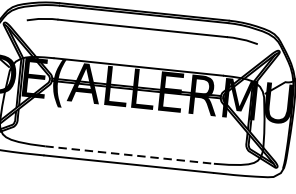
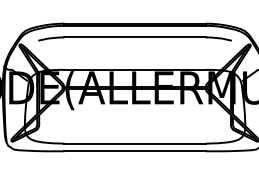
line: (130, 154) -> (135, 143), dashed -> solid

